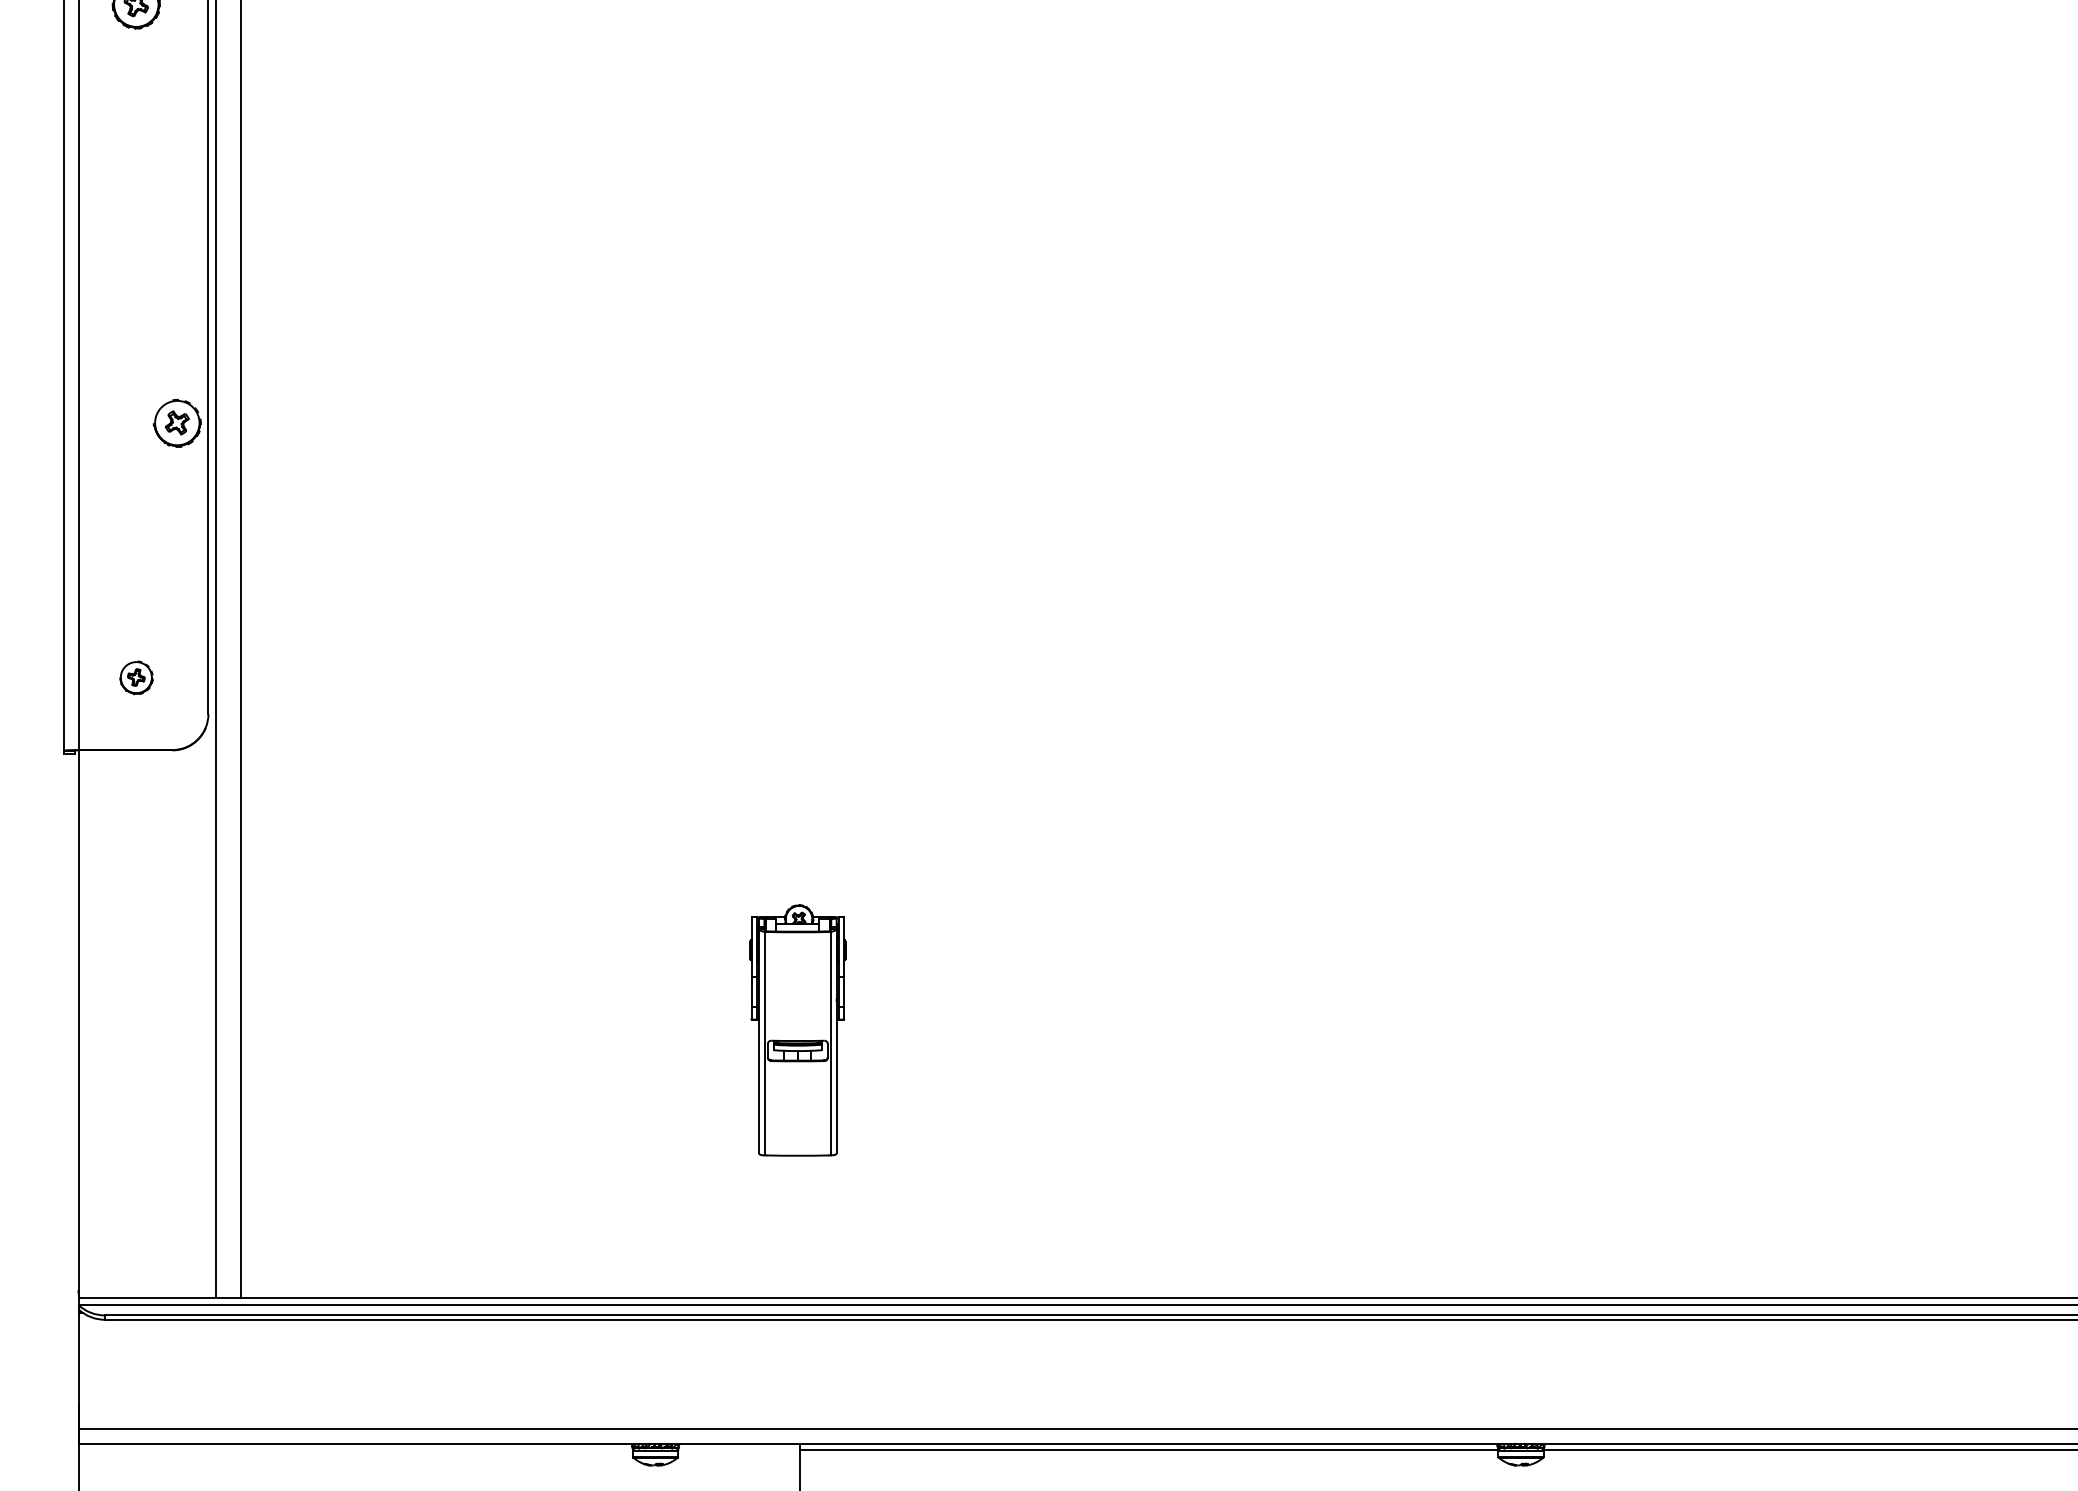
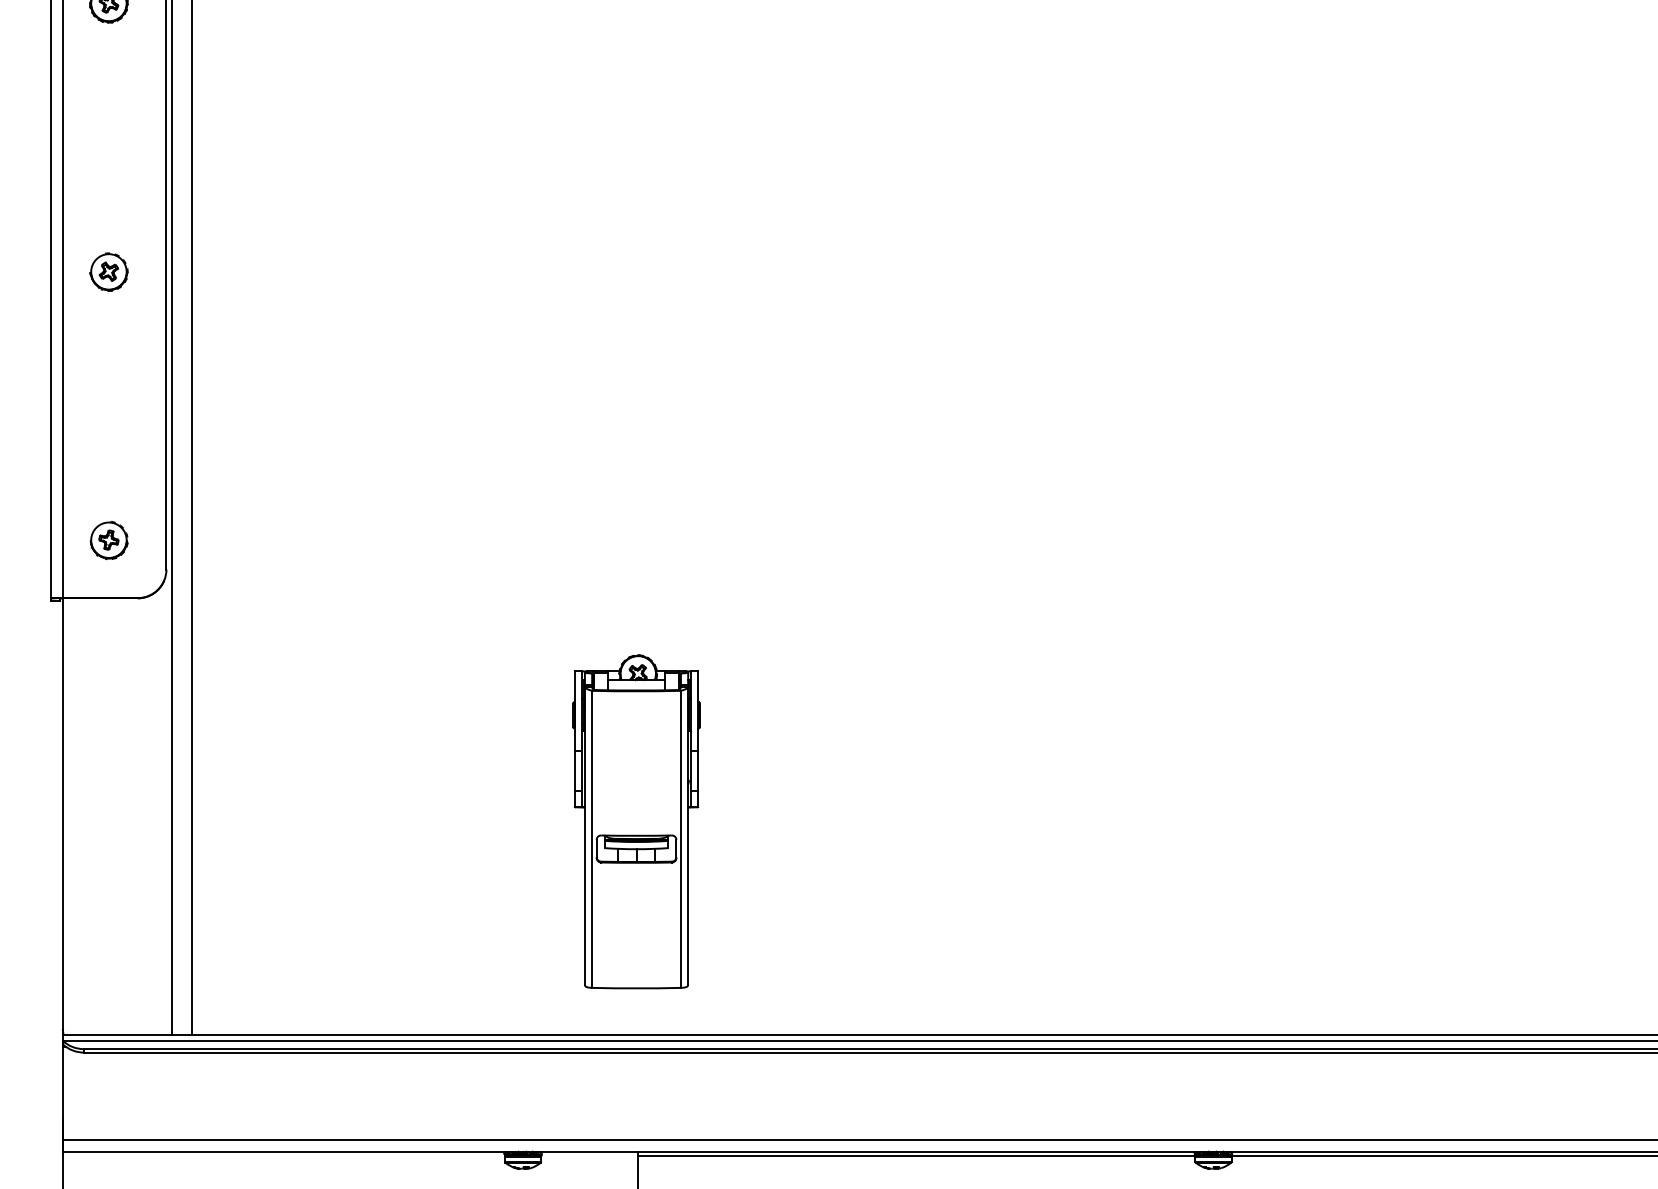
part: (176, 422) -> (108, 271), moved
part: (136, 677) -> (109, 540), size x1.43
part: (797, 1030) -> (636, 821), size x1.67

